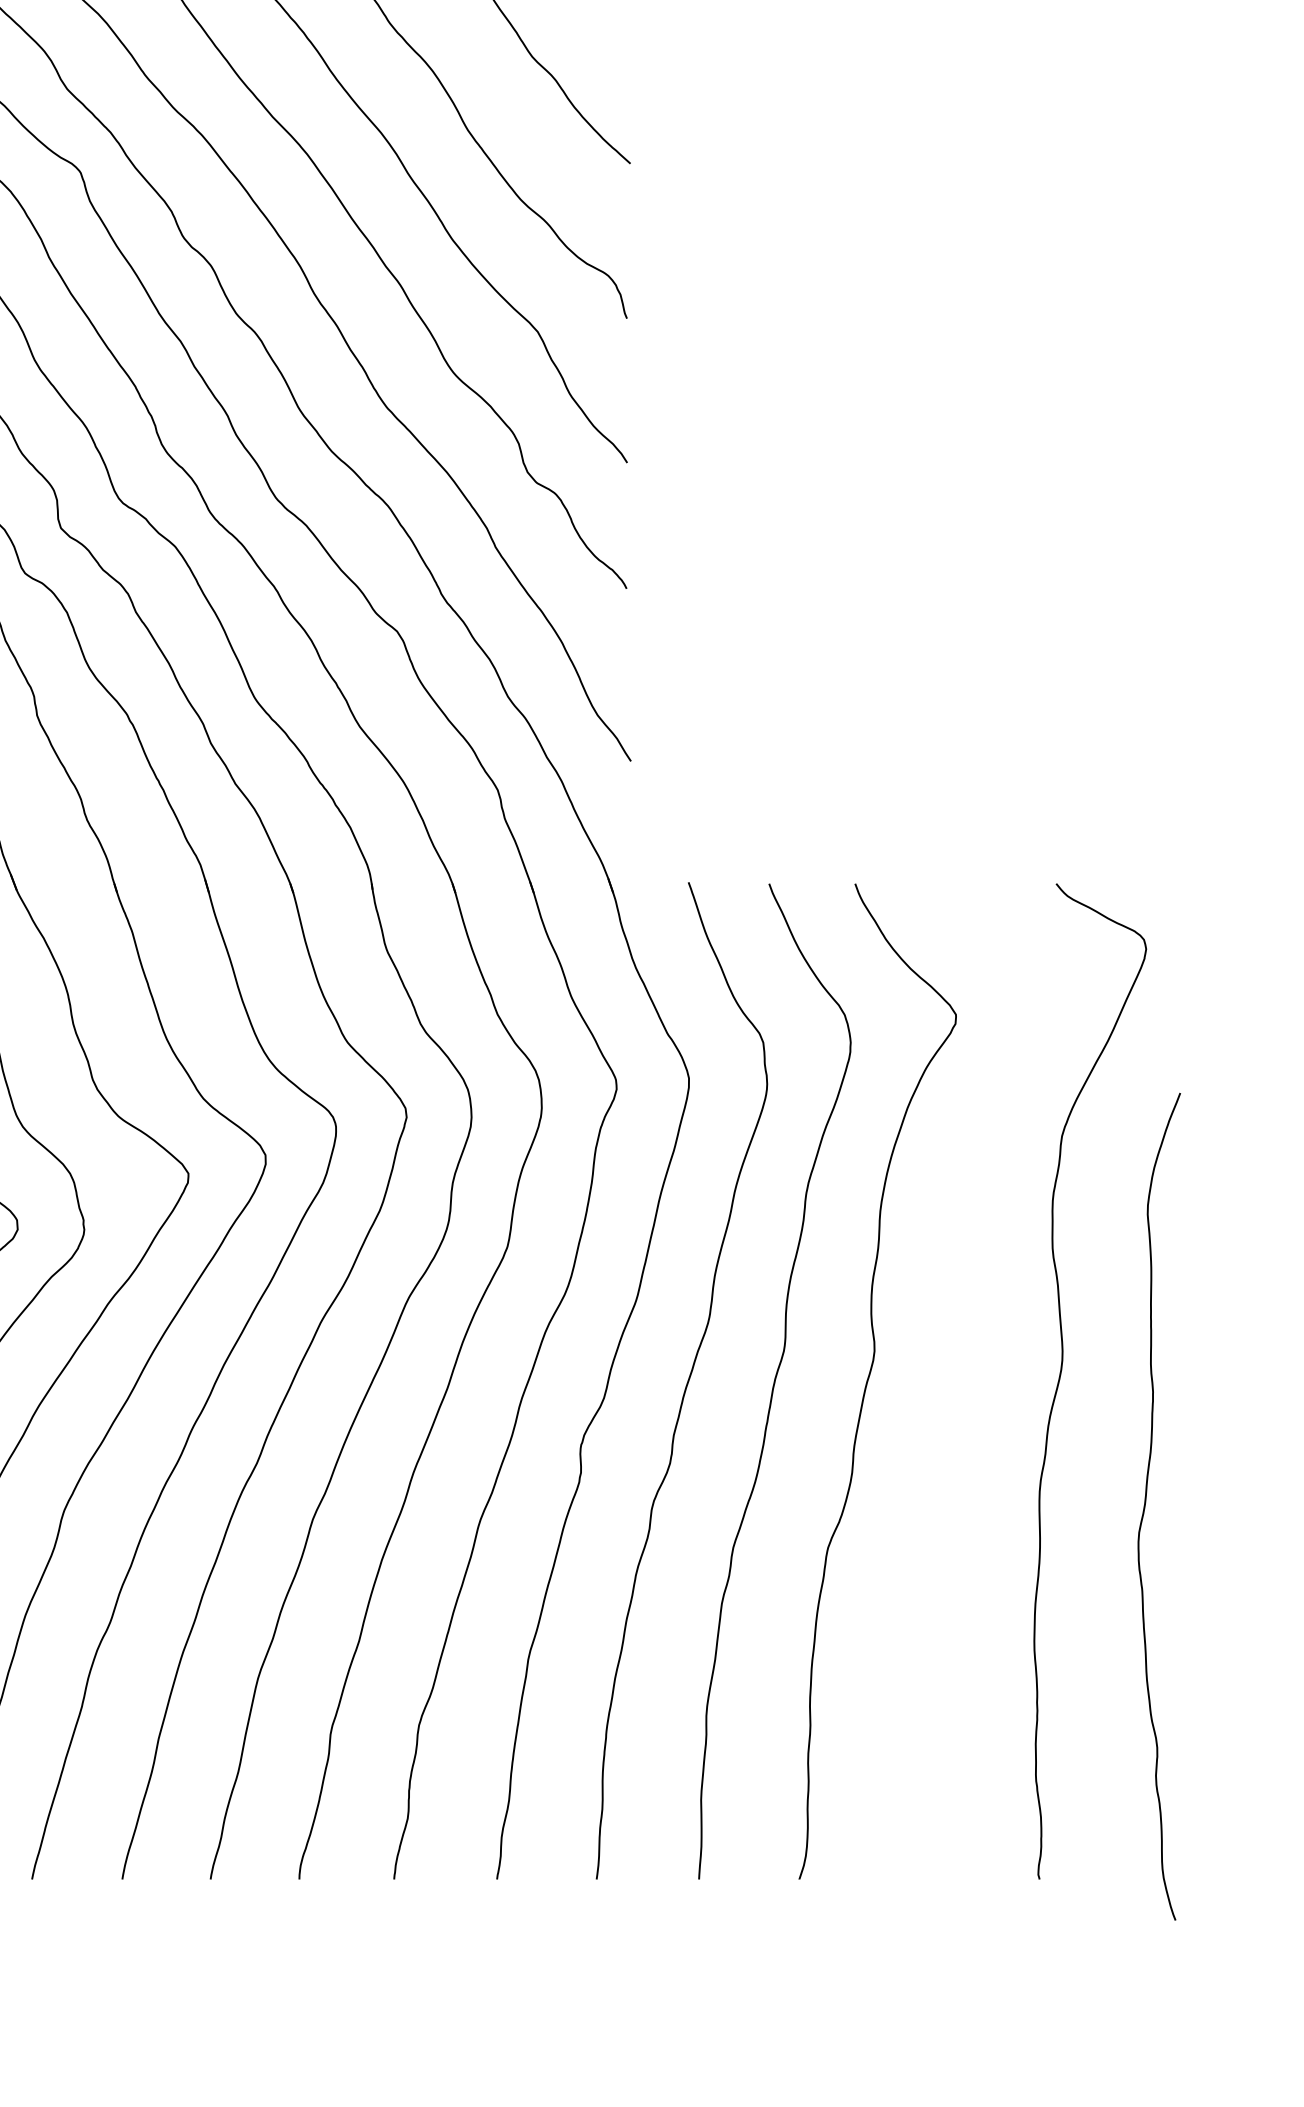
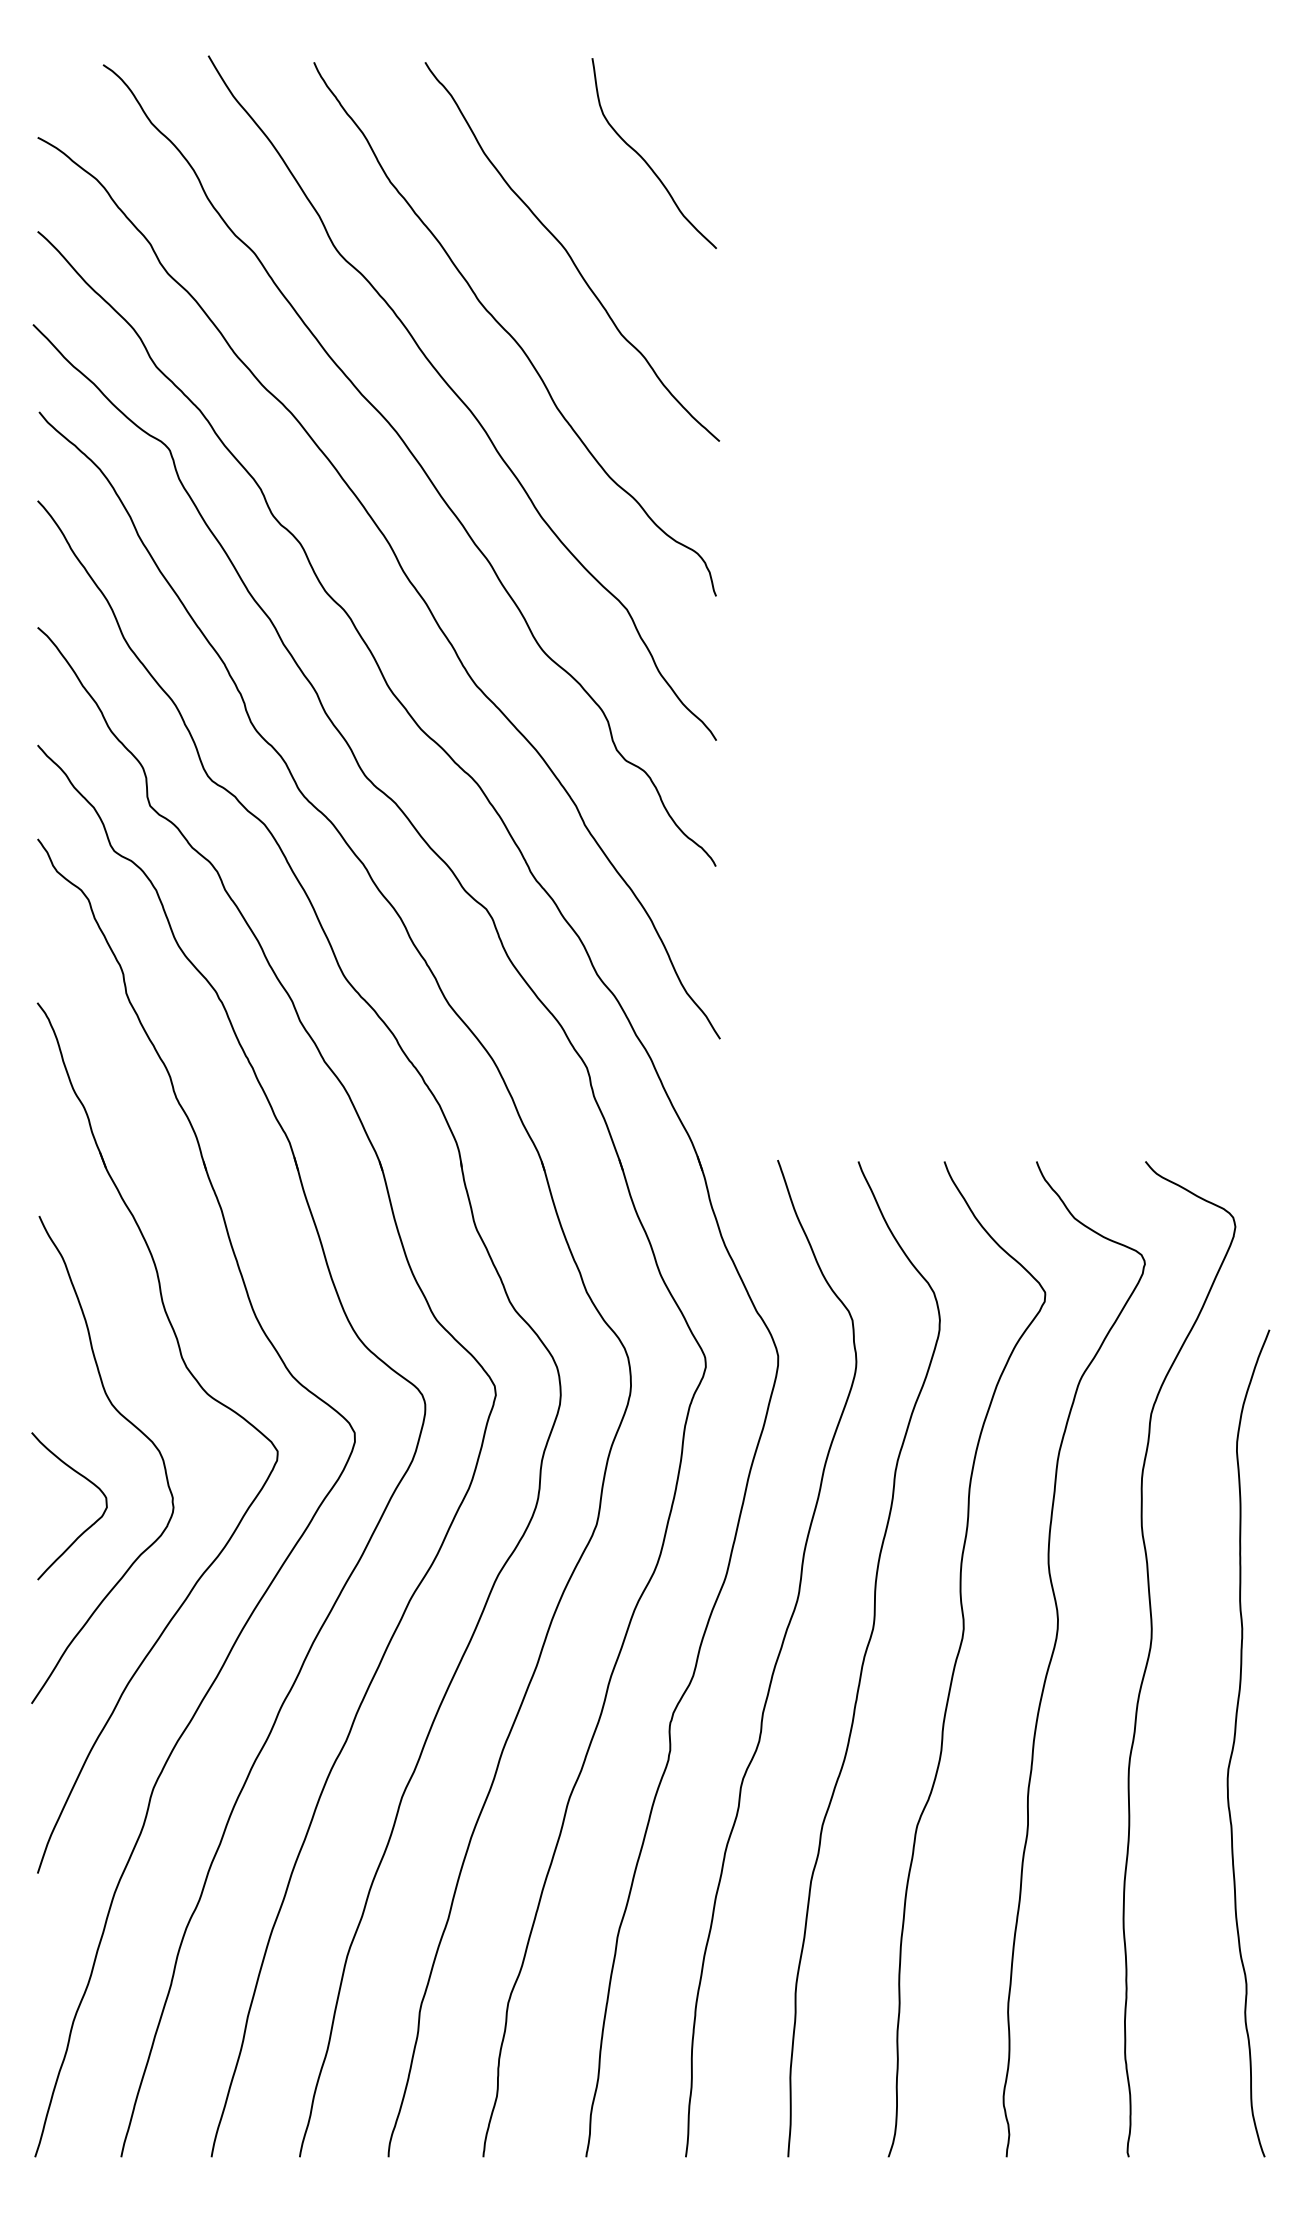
curve: (964, 1377) -> (1053, 1655), added
curve: (1146, 1504) -> (1235, 1741), moved

